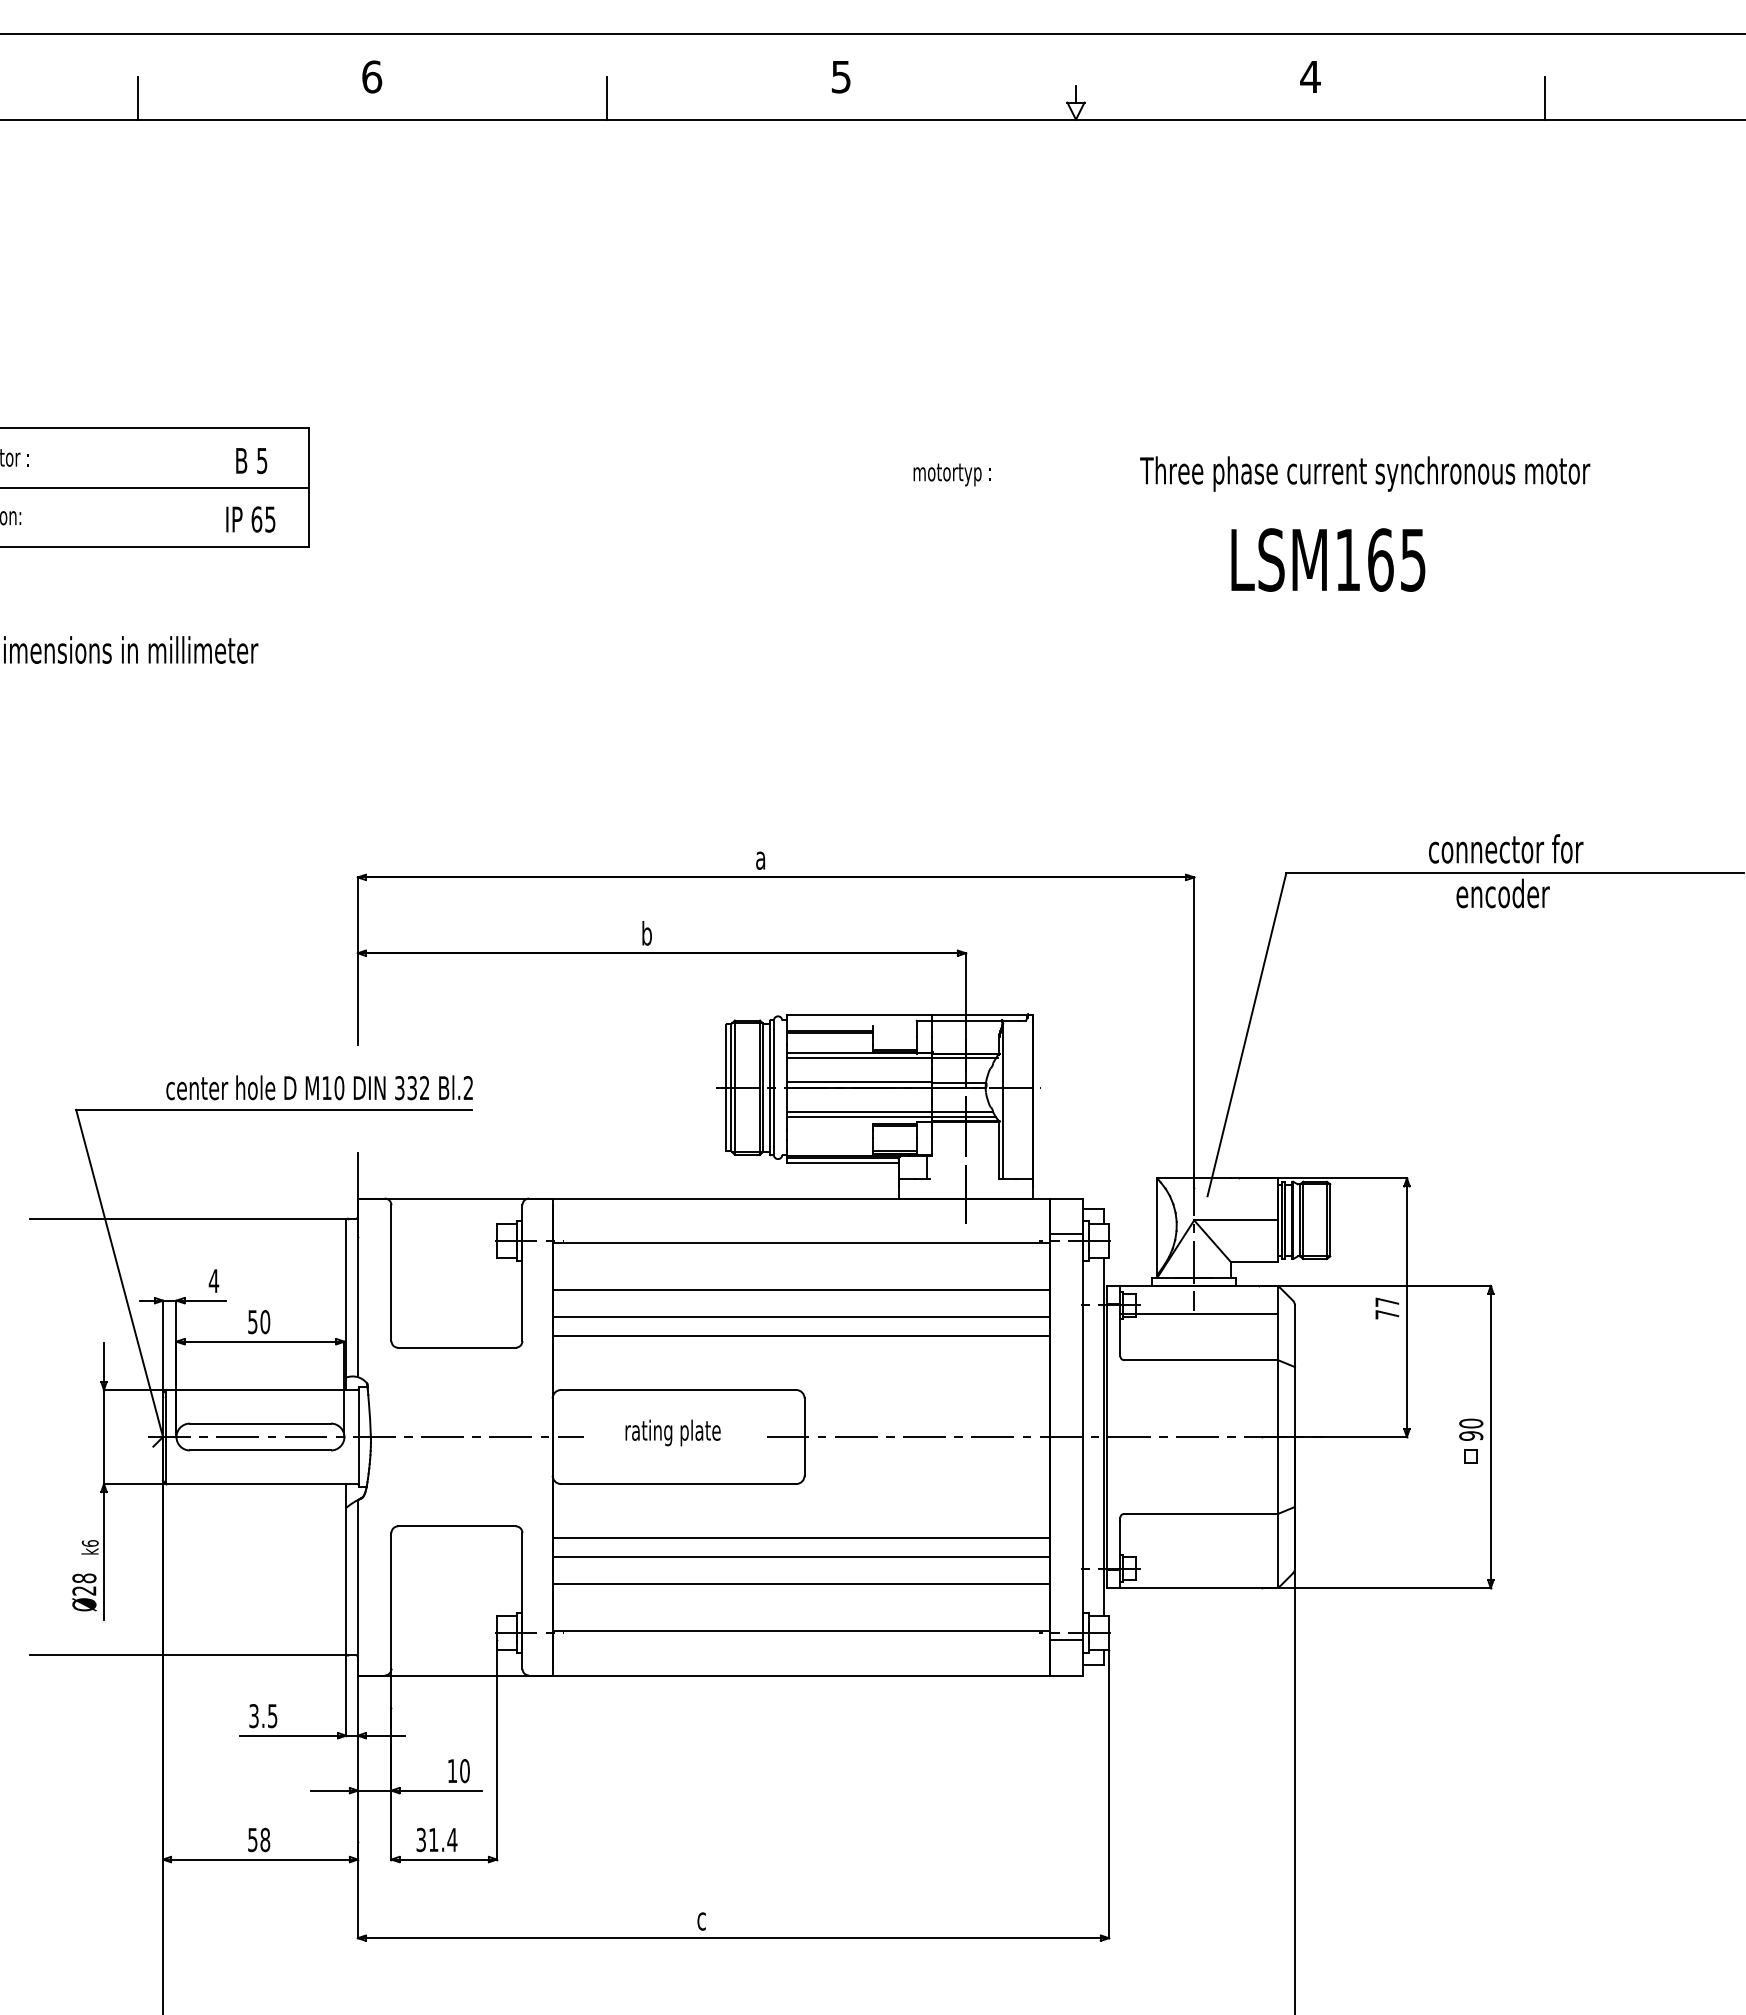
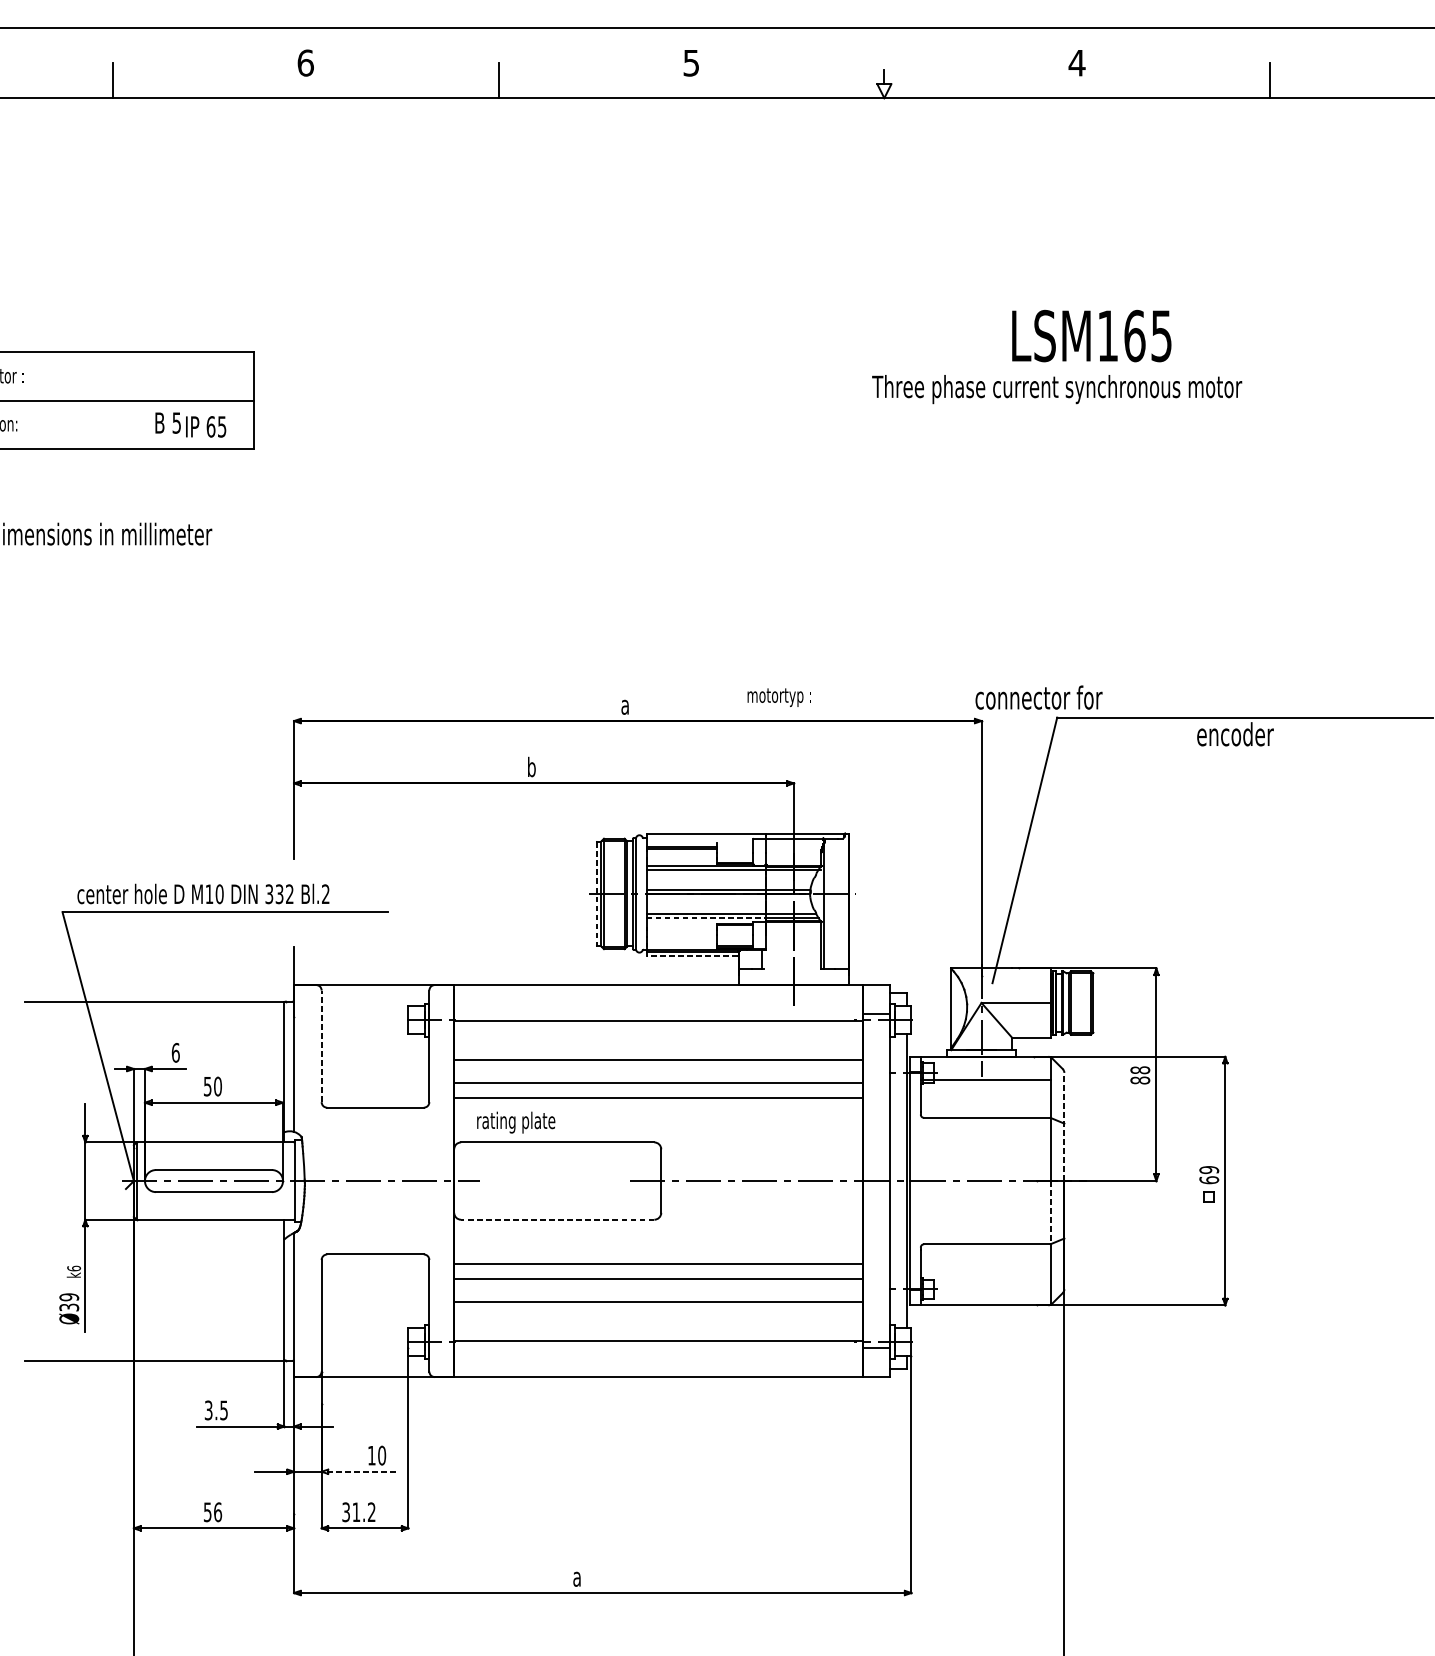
text: (251, 461) -> (167, 423), moved
text: (1365, 473) -> (1057, 389), moved
text: (951, 474) -> (778, 697), moved
text: (1328, 559) -> (1091, 335), moved
text: (1506, 848) -> (1039, 697), moved
text: (319, 1087) -> (203, 893), moved
line: (726, 1087) -> (597, 893), solid -> dashed
line: (859, 1117) -> (706, 918), solid -> dashed
line: (842, 1163) -> (692, 956), solid -> dashed
line: (391, 1273) -> (321, 1046), solid -> dashed
text: (213, 1281) -> (175, 1053), 4 -> 6
text: (1387, 1308) -> (1140, 1075), 77 -> 88
line: (1295, 1371) -> (1064, 1127), solid -> dashed
text: (1471, 1429) -> (1209, 1174), 90 -> 69
text: (672, 1432) -> (515, 1122), moved
line: (1278, 1475) -> (1050, 1212), solid -> dashed
line: (678, 1484) -> (557, 1220), solid -> dashed
text: (84, 1584) -> (69, 1302), Ø28 -> Ø39
line: (436, 1790) -> (358, 1471), solid -> dashed
text: (265, 1839) -> (218, 1511), 58 -> 56
text: (452, 1839) -> (371, 1511), 31.4 -> 31.2
text: (701, 1921) -> (576, 1579), c -> a

